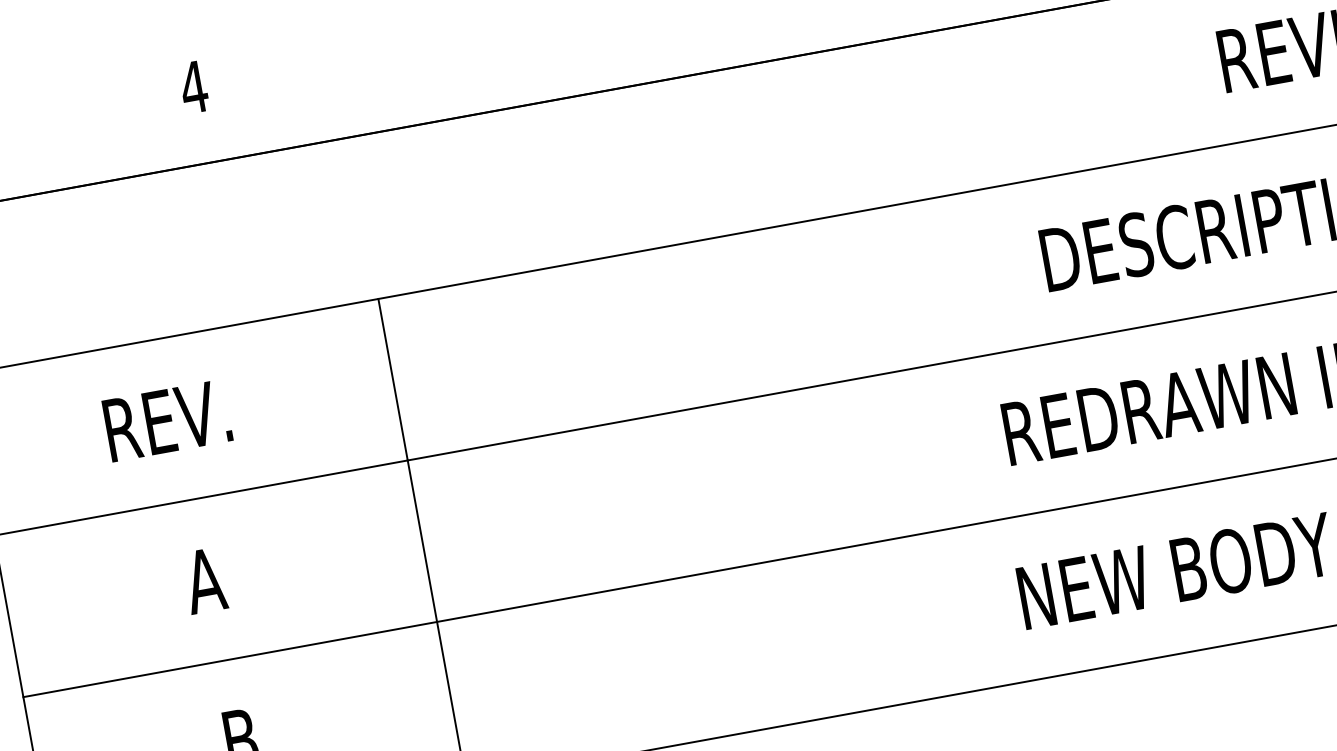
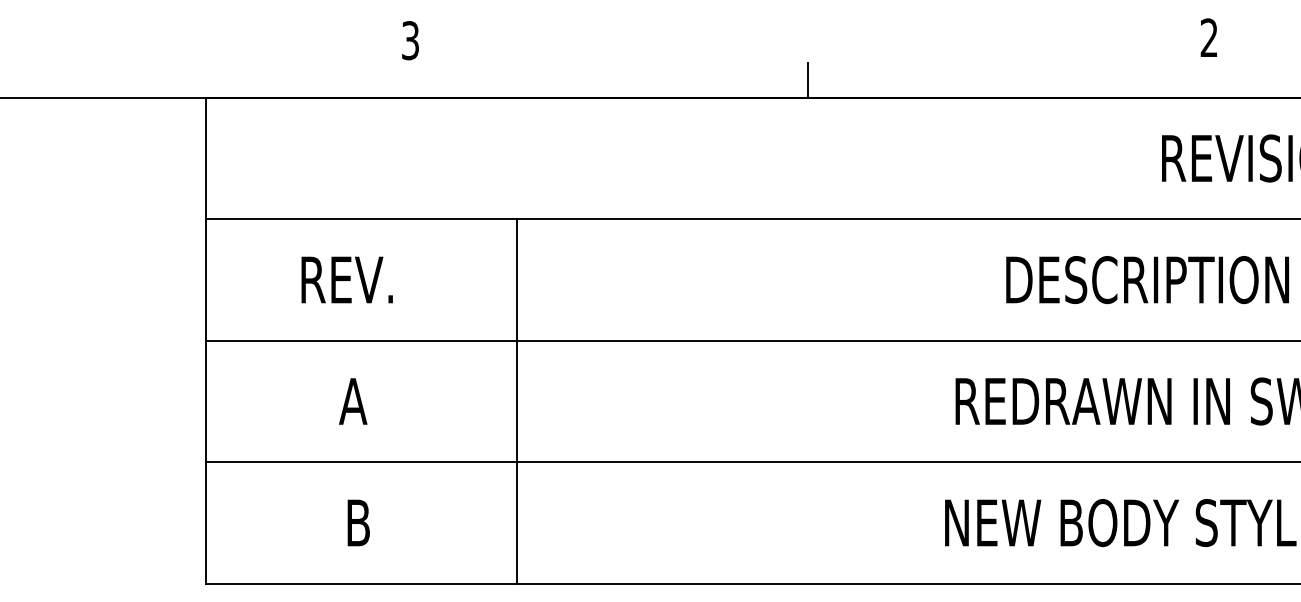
line: (731, 44) -> (807, 80), added
text: (193, 87) -> (410, 40), 4 -> 3

